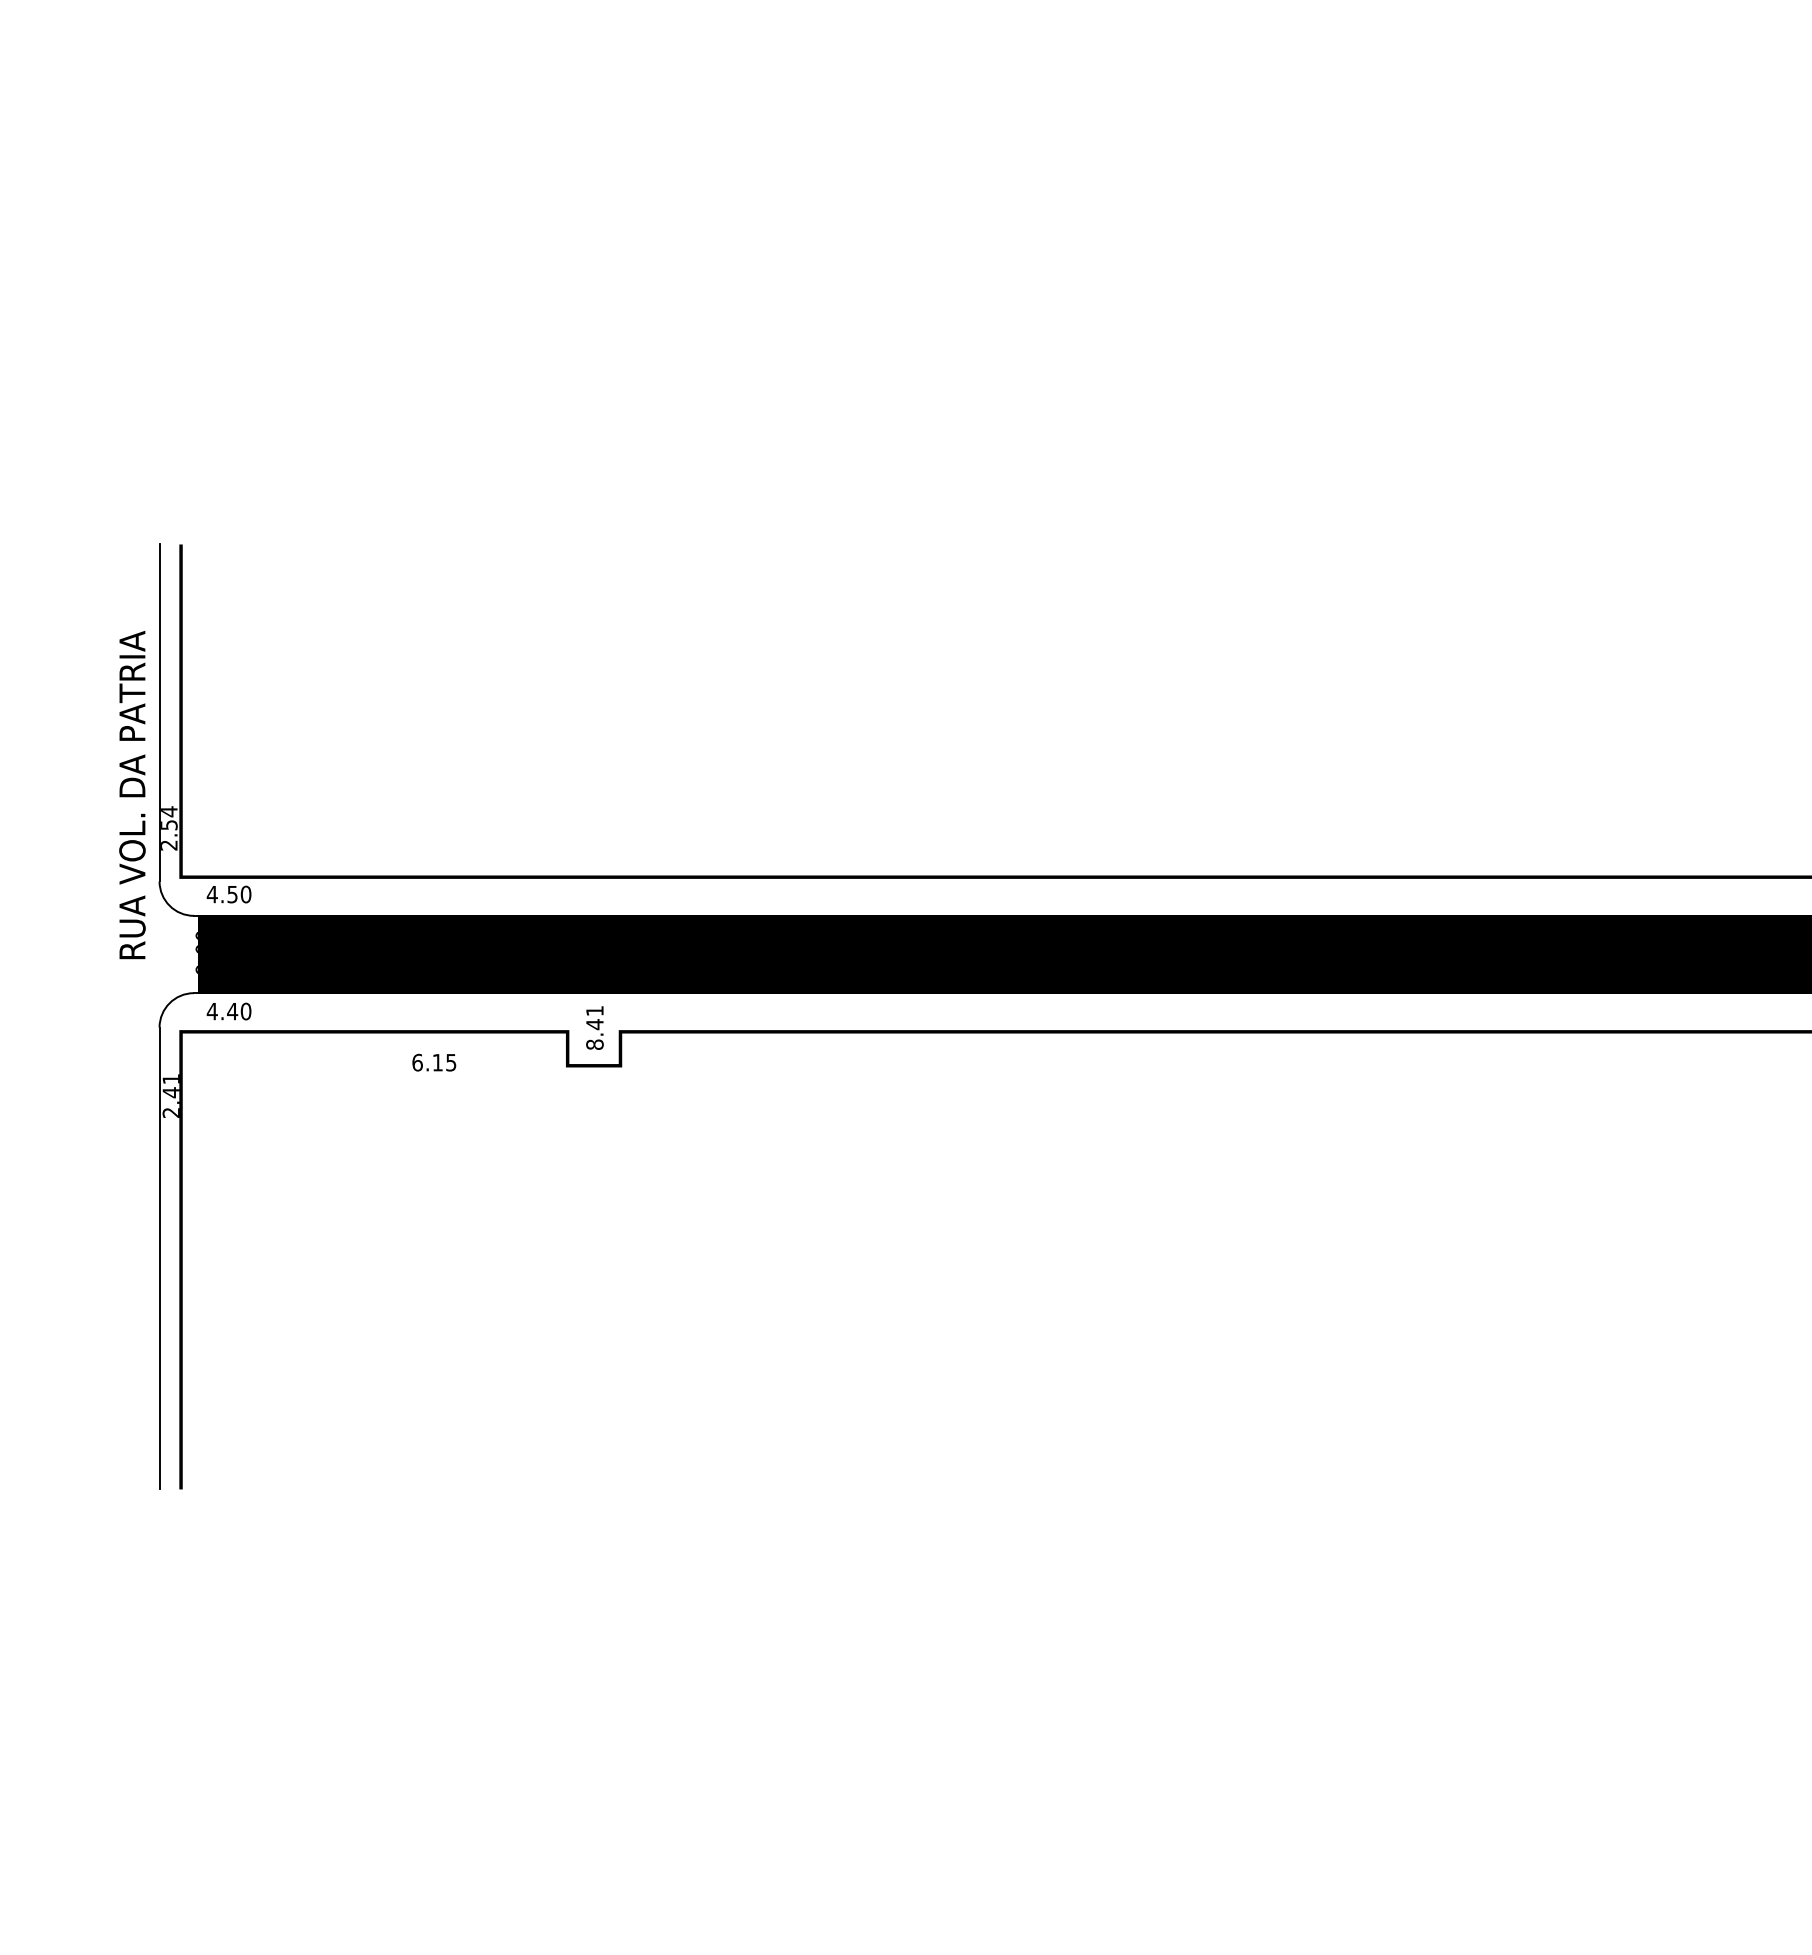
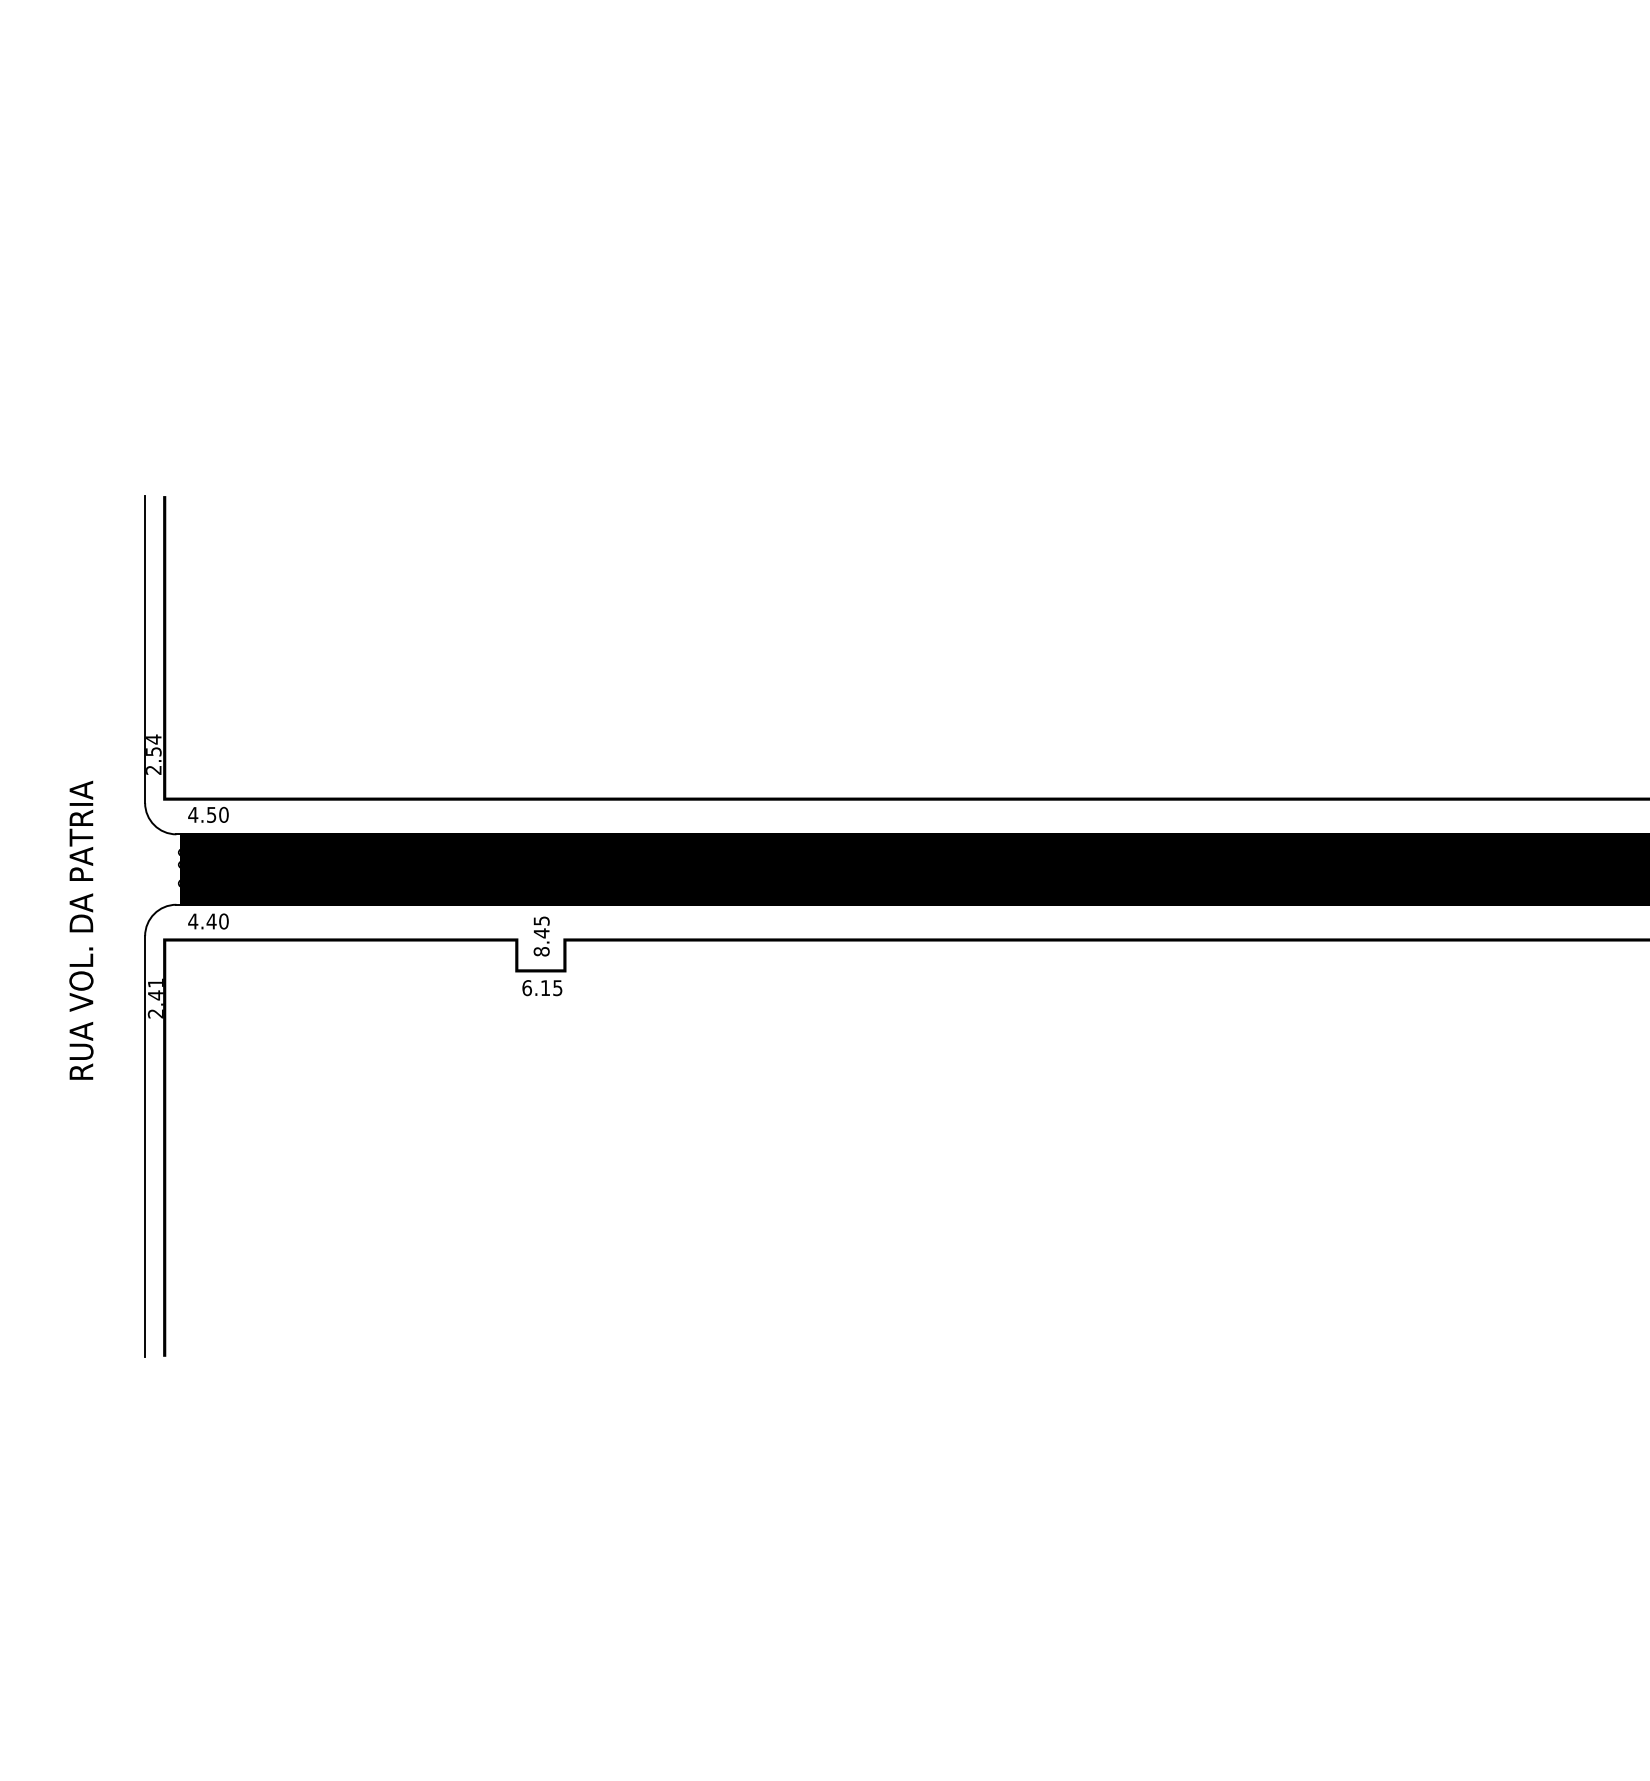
text: (132, 794) -> (81, 929), moved
text: (594, 1010) -> (541, 920), 8.41 -> 8.45
text: (434, 1063) -> (542, 988), moved

